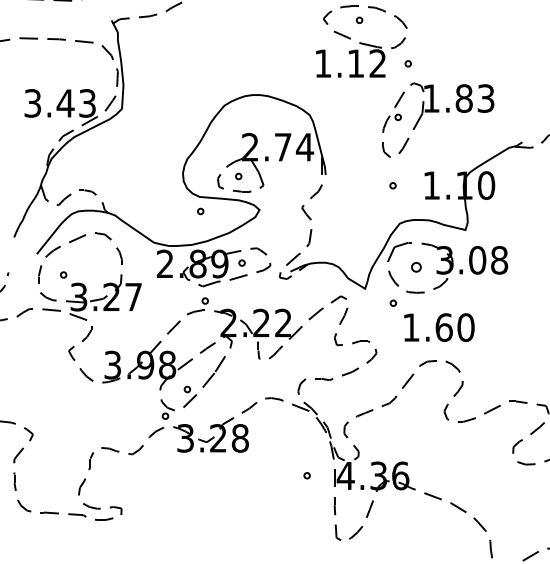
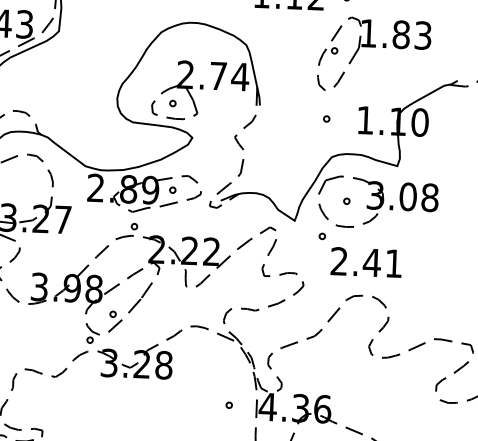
part: (200, 211) -> (133, 136), removed
part: (416, 266) -> (346, 200), size x0.62
text: (438, 327) -> (366, 262), 1.60 -> 2.41

